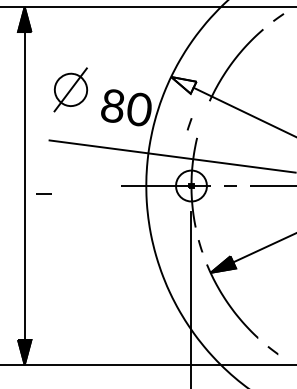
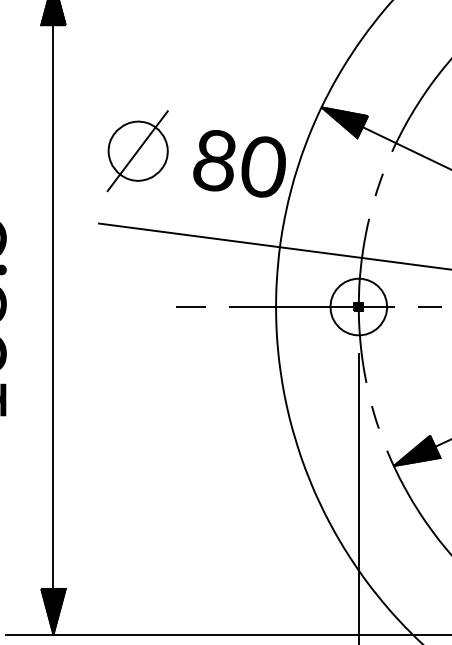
fill: (183, 84) -> (344, 121), added
part: (70, 89) -> (137, 150), moved
curve: (189, 124) -> (378, 185), moved
line: (43, 193) -> (190, 306), moved

